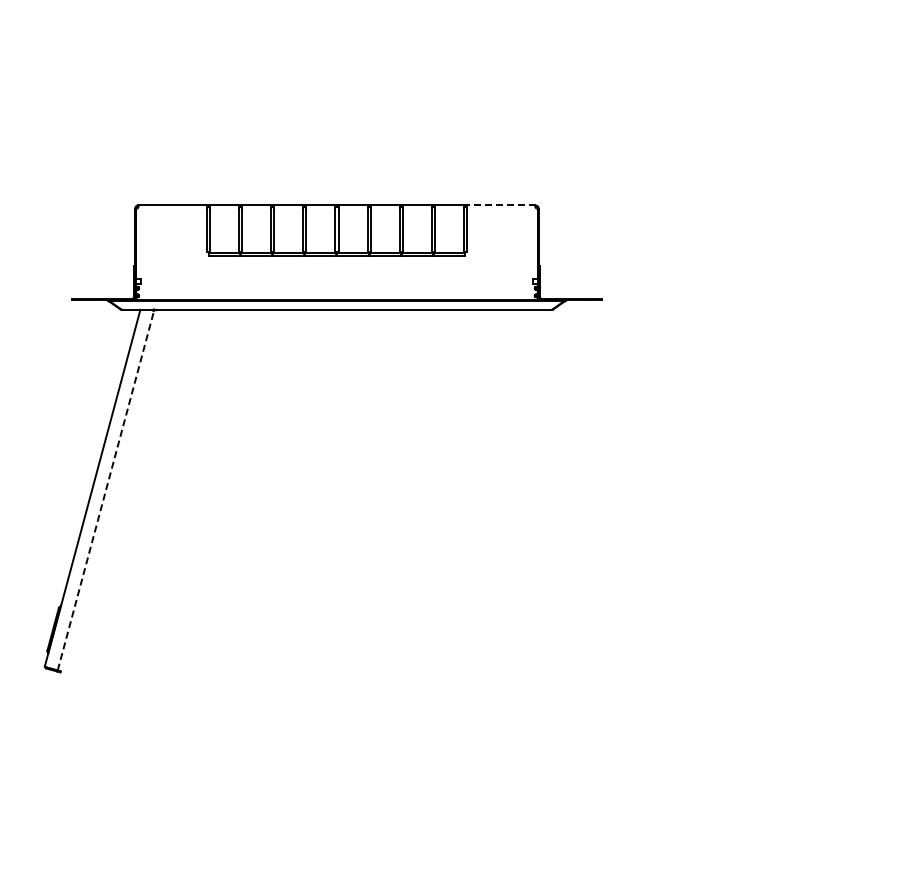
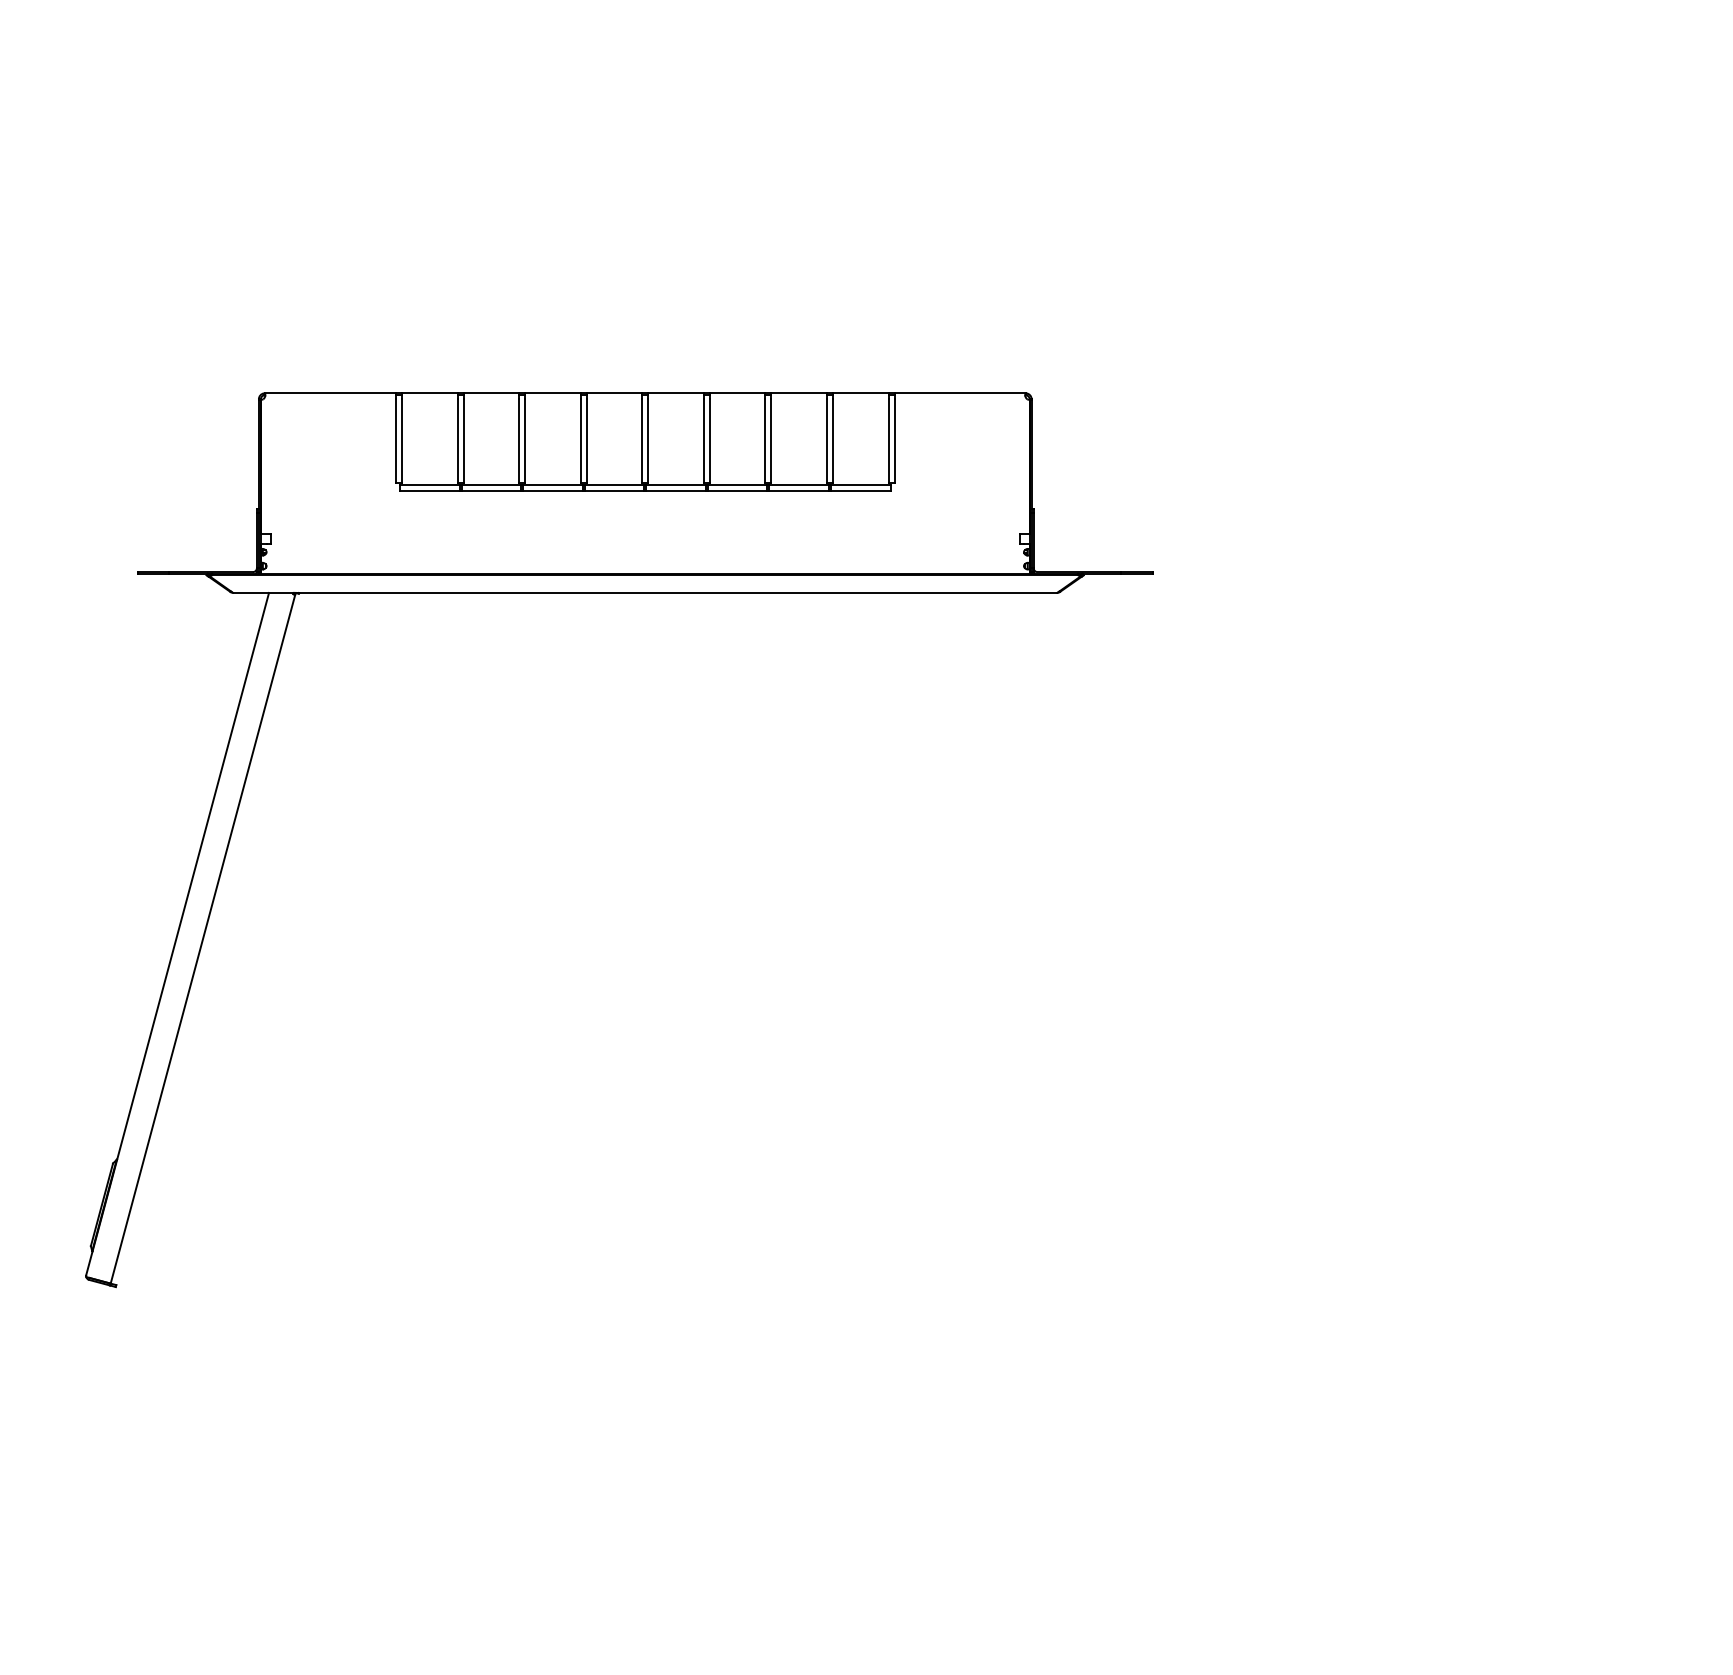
line: (500, 205) -> (958, 393), dashed -> solid
line: (106, 490) -> (204, 938), dashed -> solid

